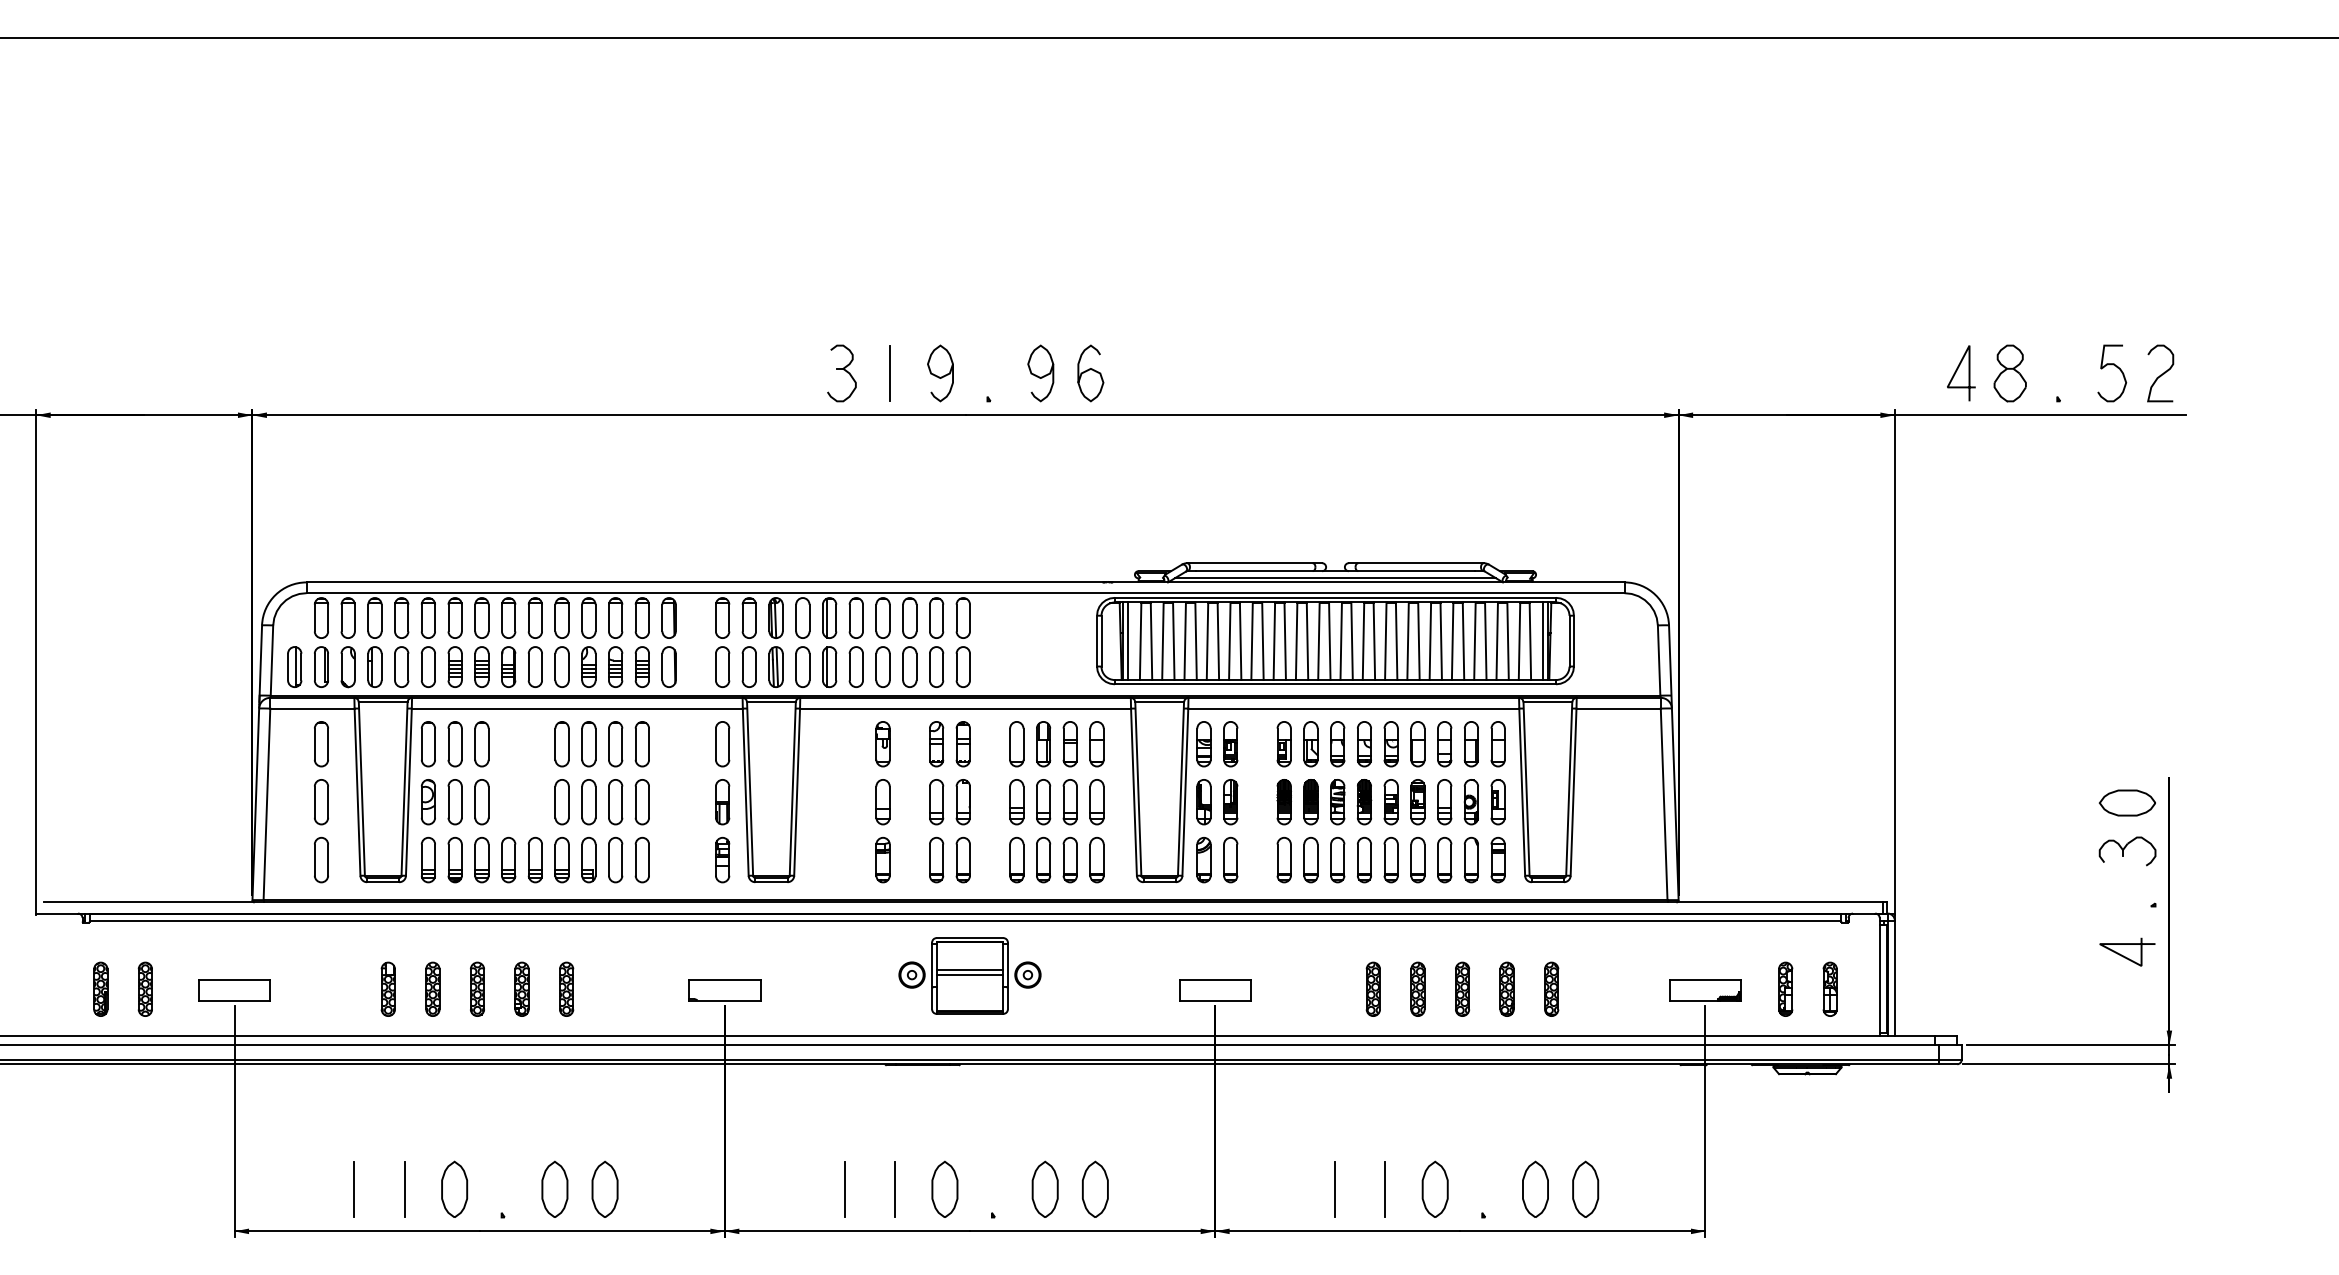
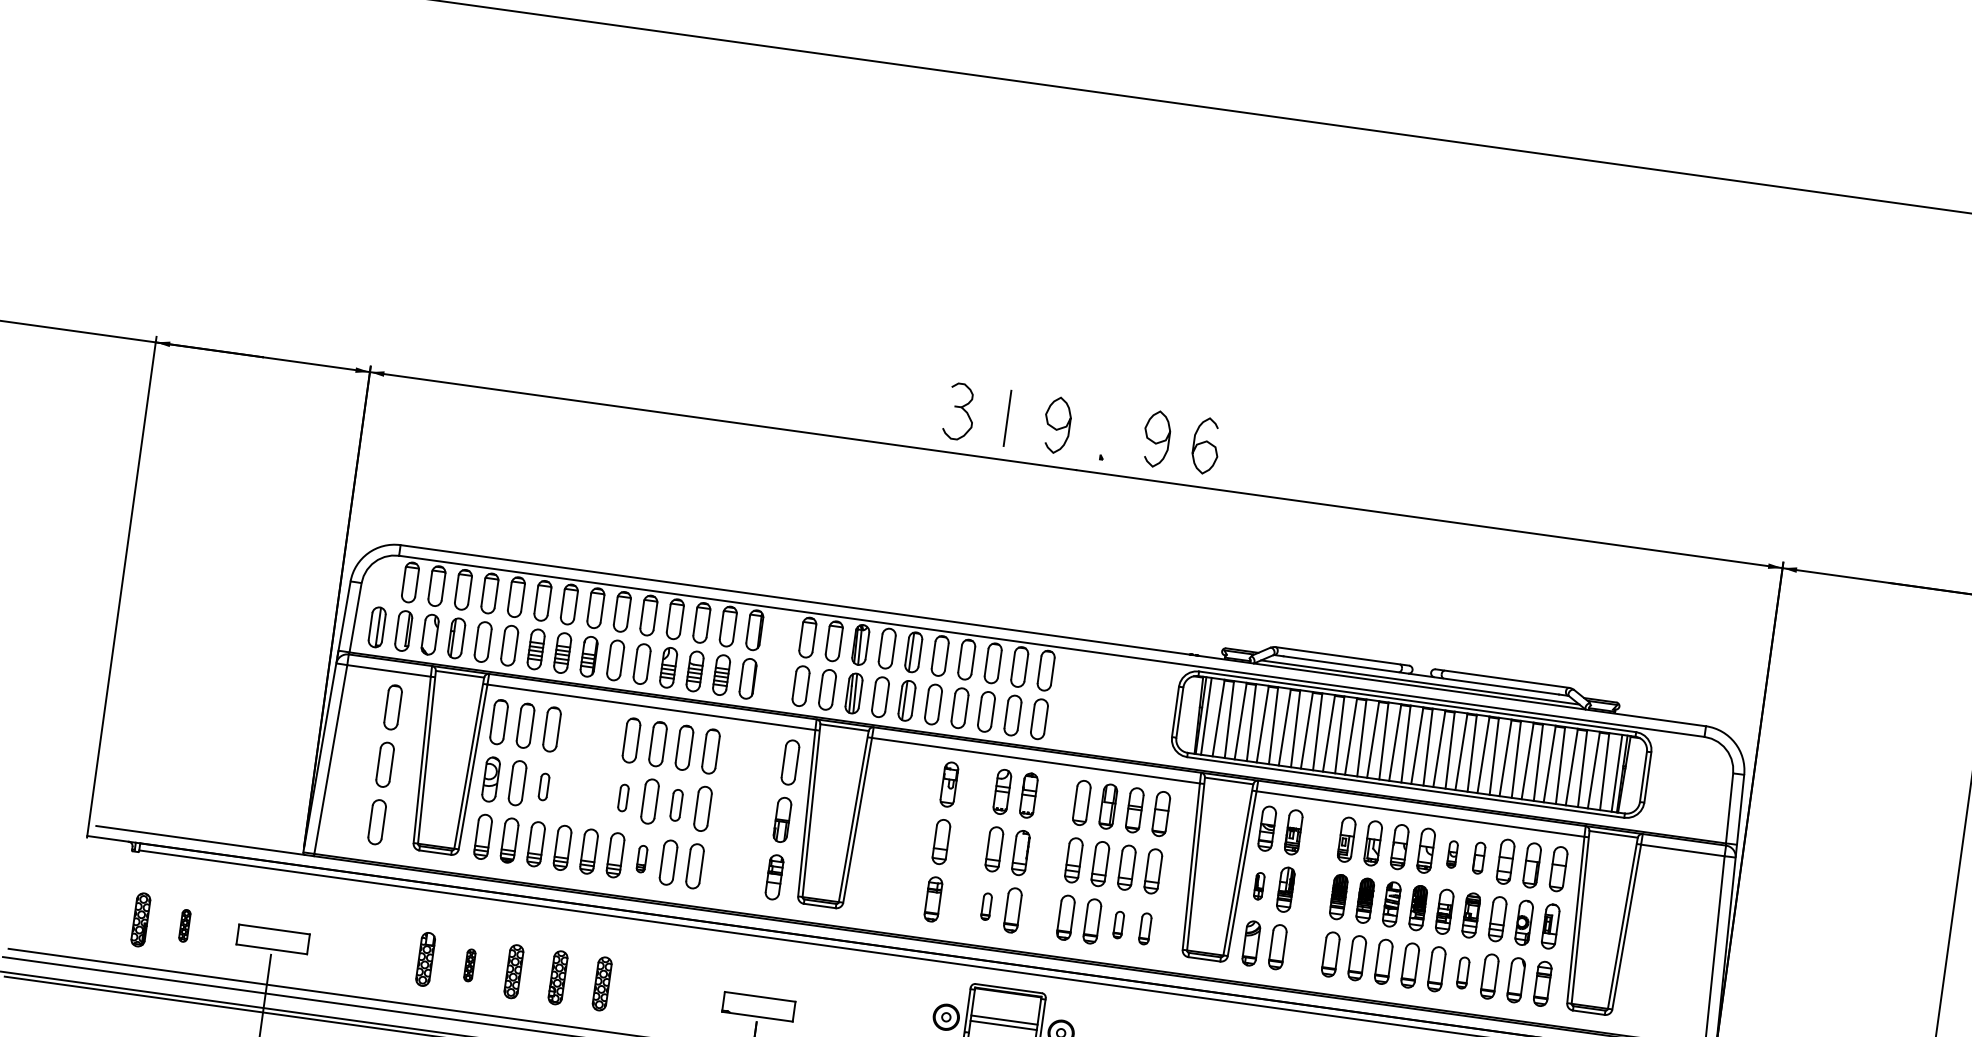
part: (1390, 744) -> (1451, 854), size x0.6
part: (1417, 744) -> (1478, 858), size x0.7
part: (481, 802) -> (543, 787), size x0.6
part: (561, 802) -> (622, 798), size x0.6
part: (615, 802) -> (676, 805), size x0.7
part: (1203, 802) -> (1258, 886), size x0.6
part: (936, 859) -> (986, 906), size x0.6
part: (1069, 859) -> (1118, 924), size x0.6
part: (588, 860) -> (641, 859), size x0.6
part: (1096, 860) -> (1144, 929), size x0.7
part: (1417, 860) -> (1462, 973), size x0.7
part: (144, 988) -> (184, 925), size x0.6
part: (432, 988) -> (469, 964), size x0.6

